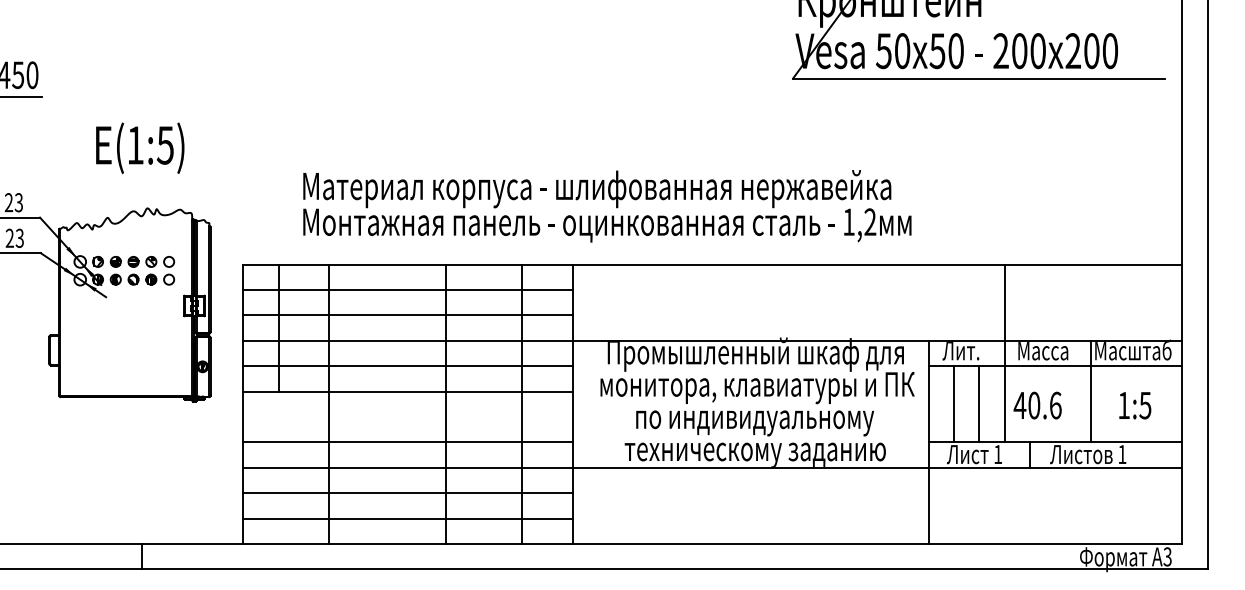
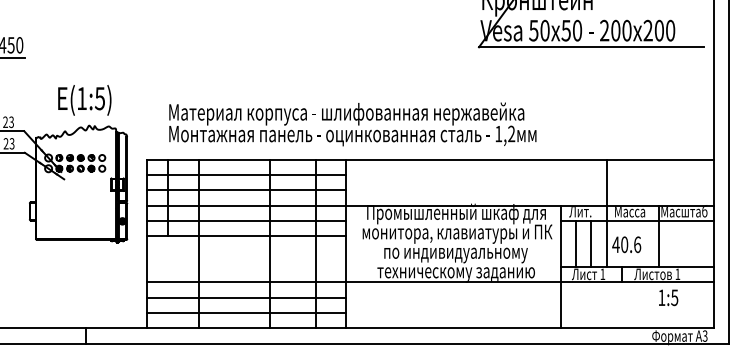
text: (139, 148) -> (84, 100), moved
text: (606, 206) -> (352, 124), moved
text: (1135, 405) -> (668, 297), moved
line: (408, 443) -> (246, 267), removed

